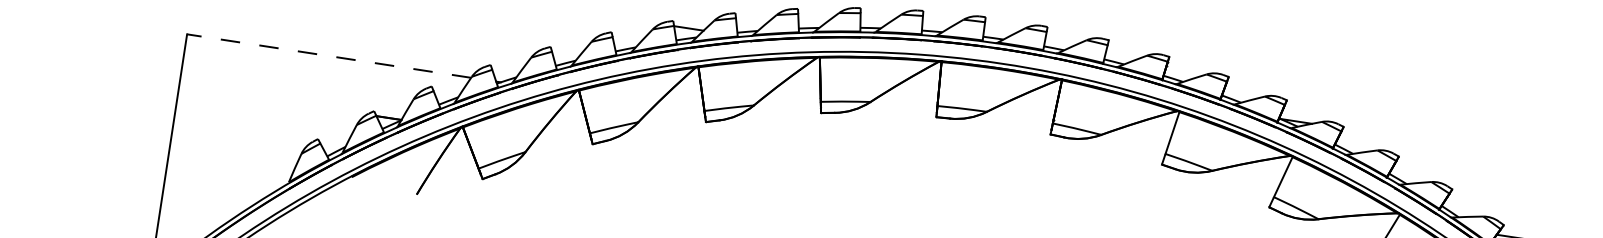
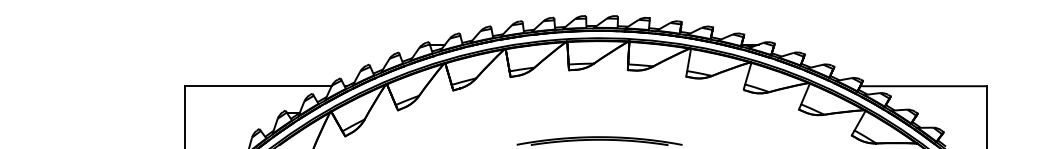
line: (327, 56) -> (257, 86), dashed -> solid

